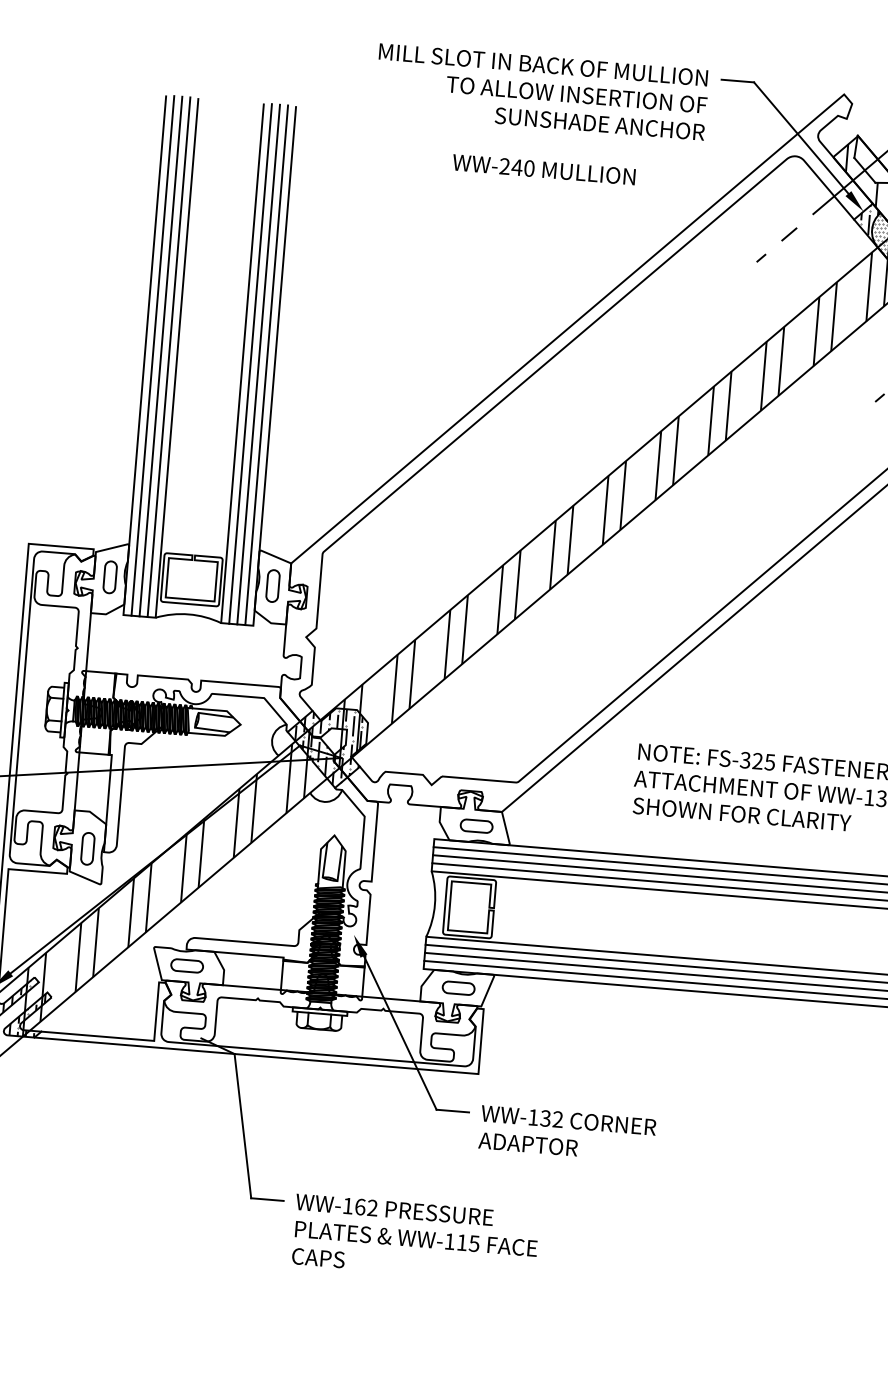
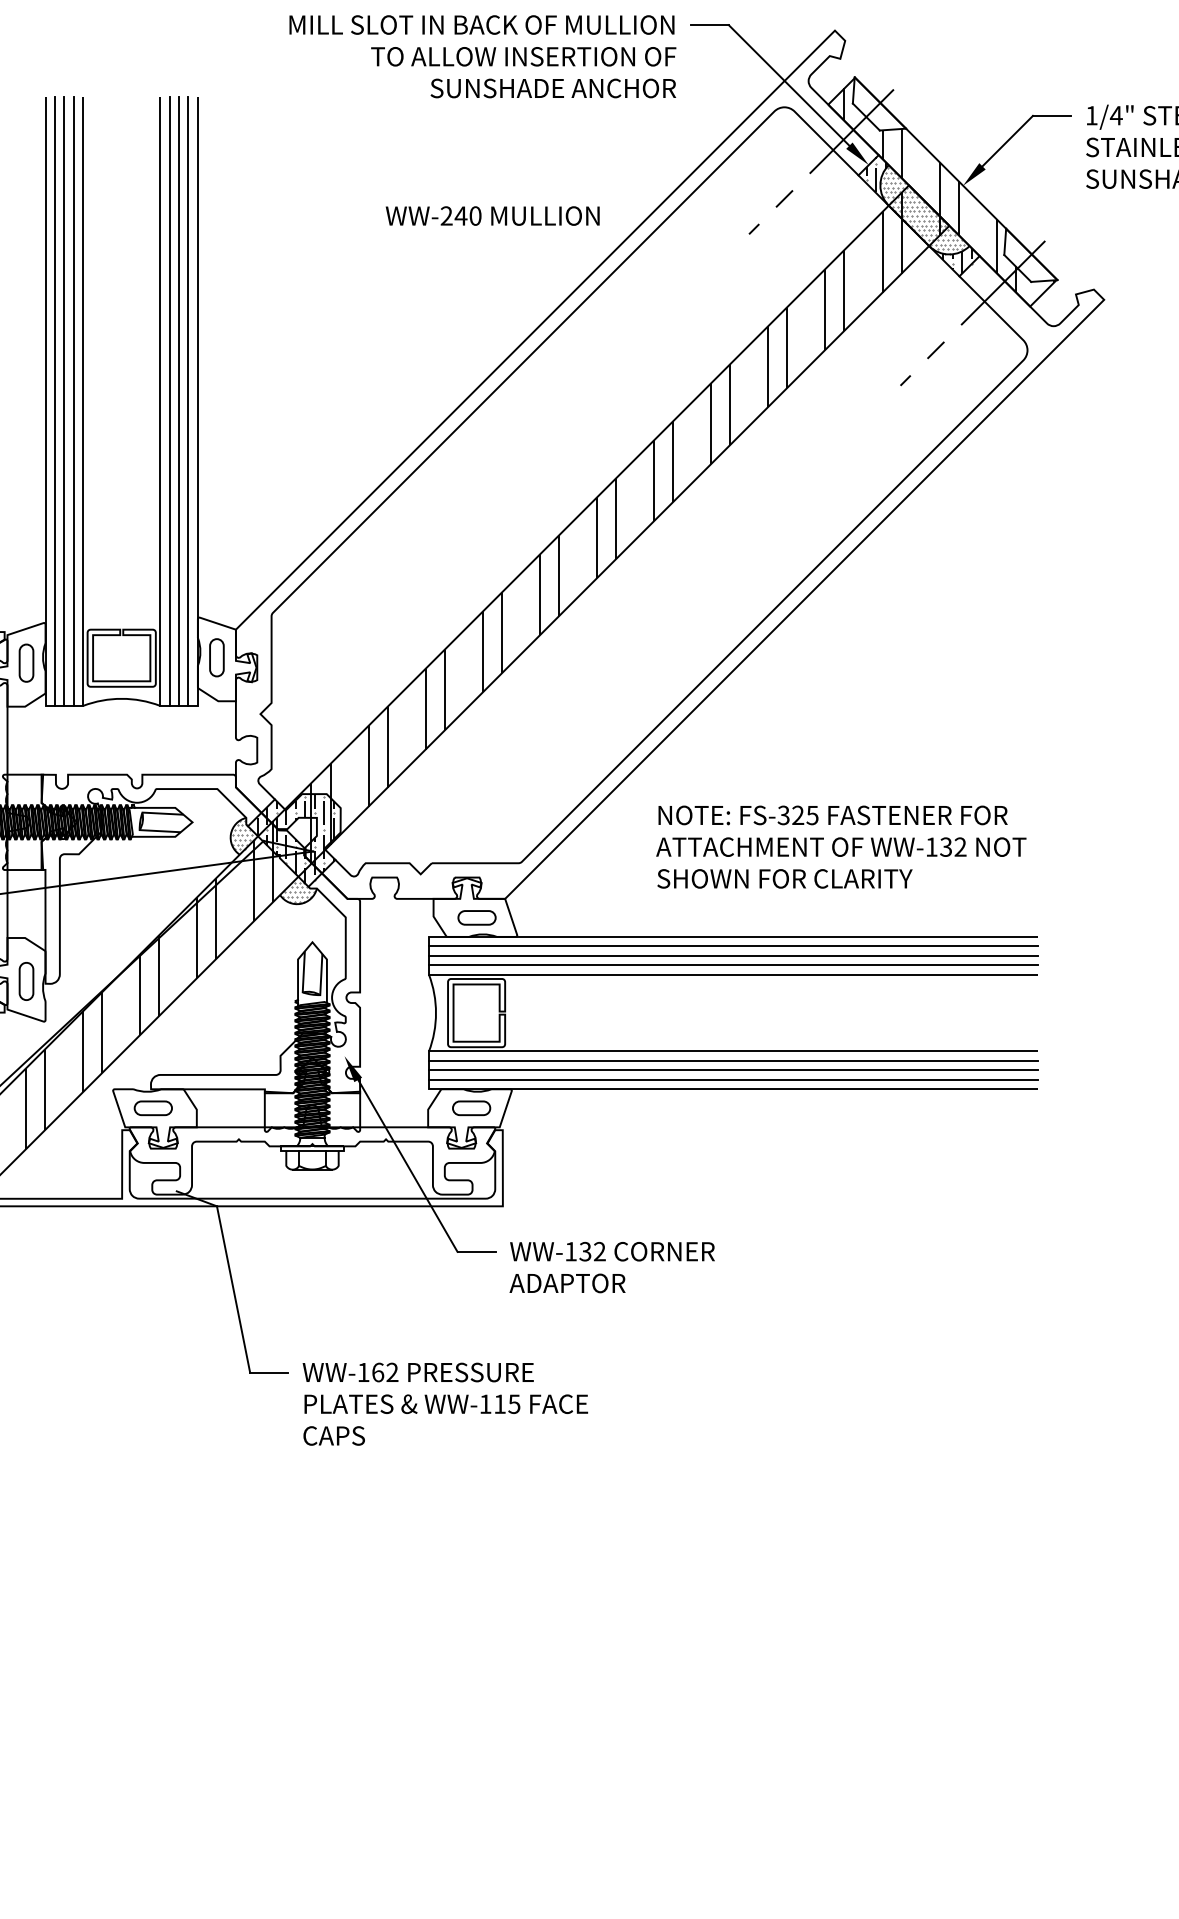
text: (543, 169) -> (492, 215), moved
hatch: (284, 738) -> (244, 834), added
hatch: (325, 791) -> (297, 891), added

